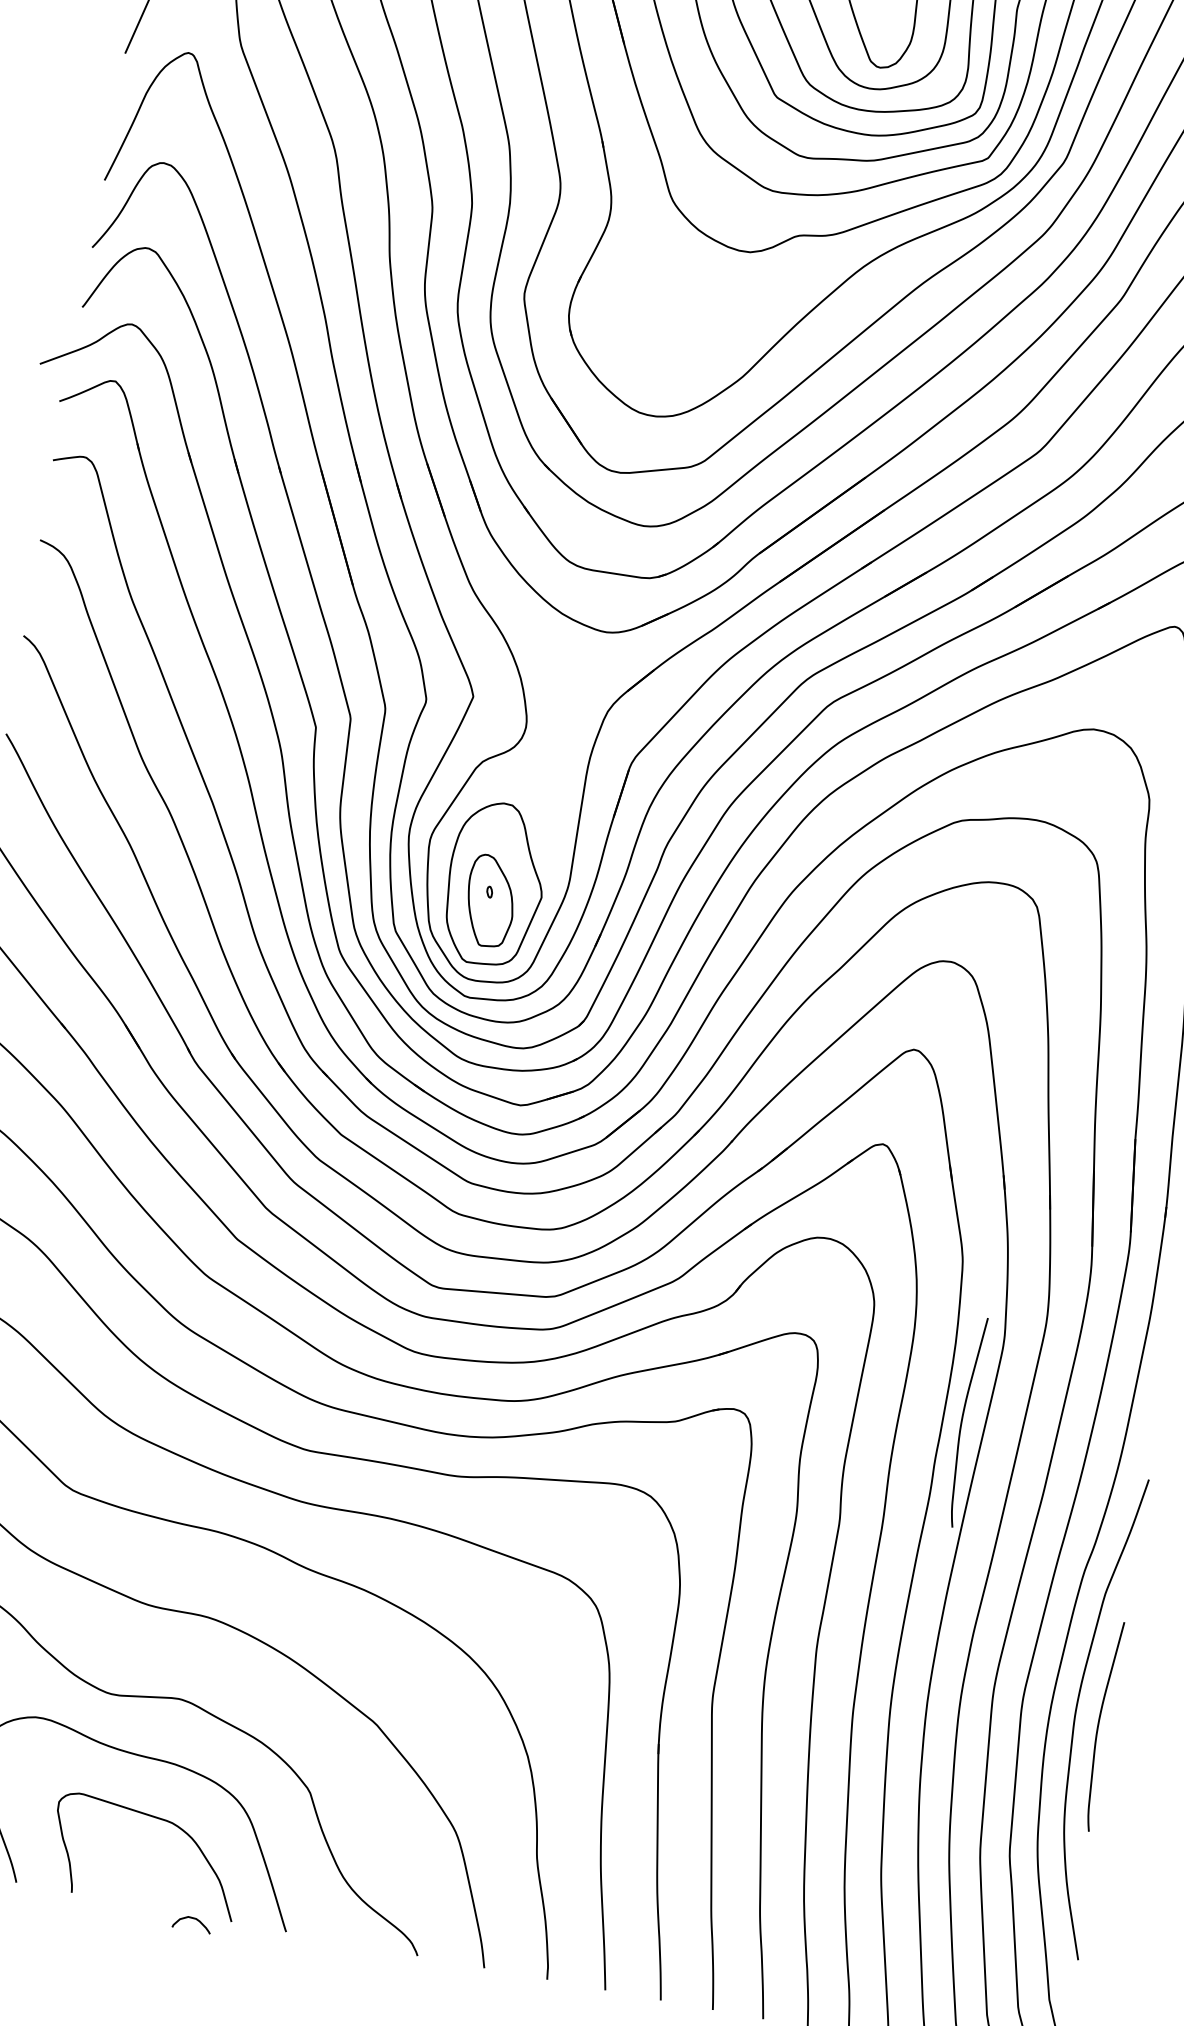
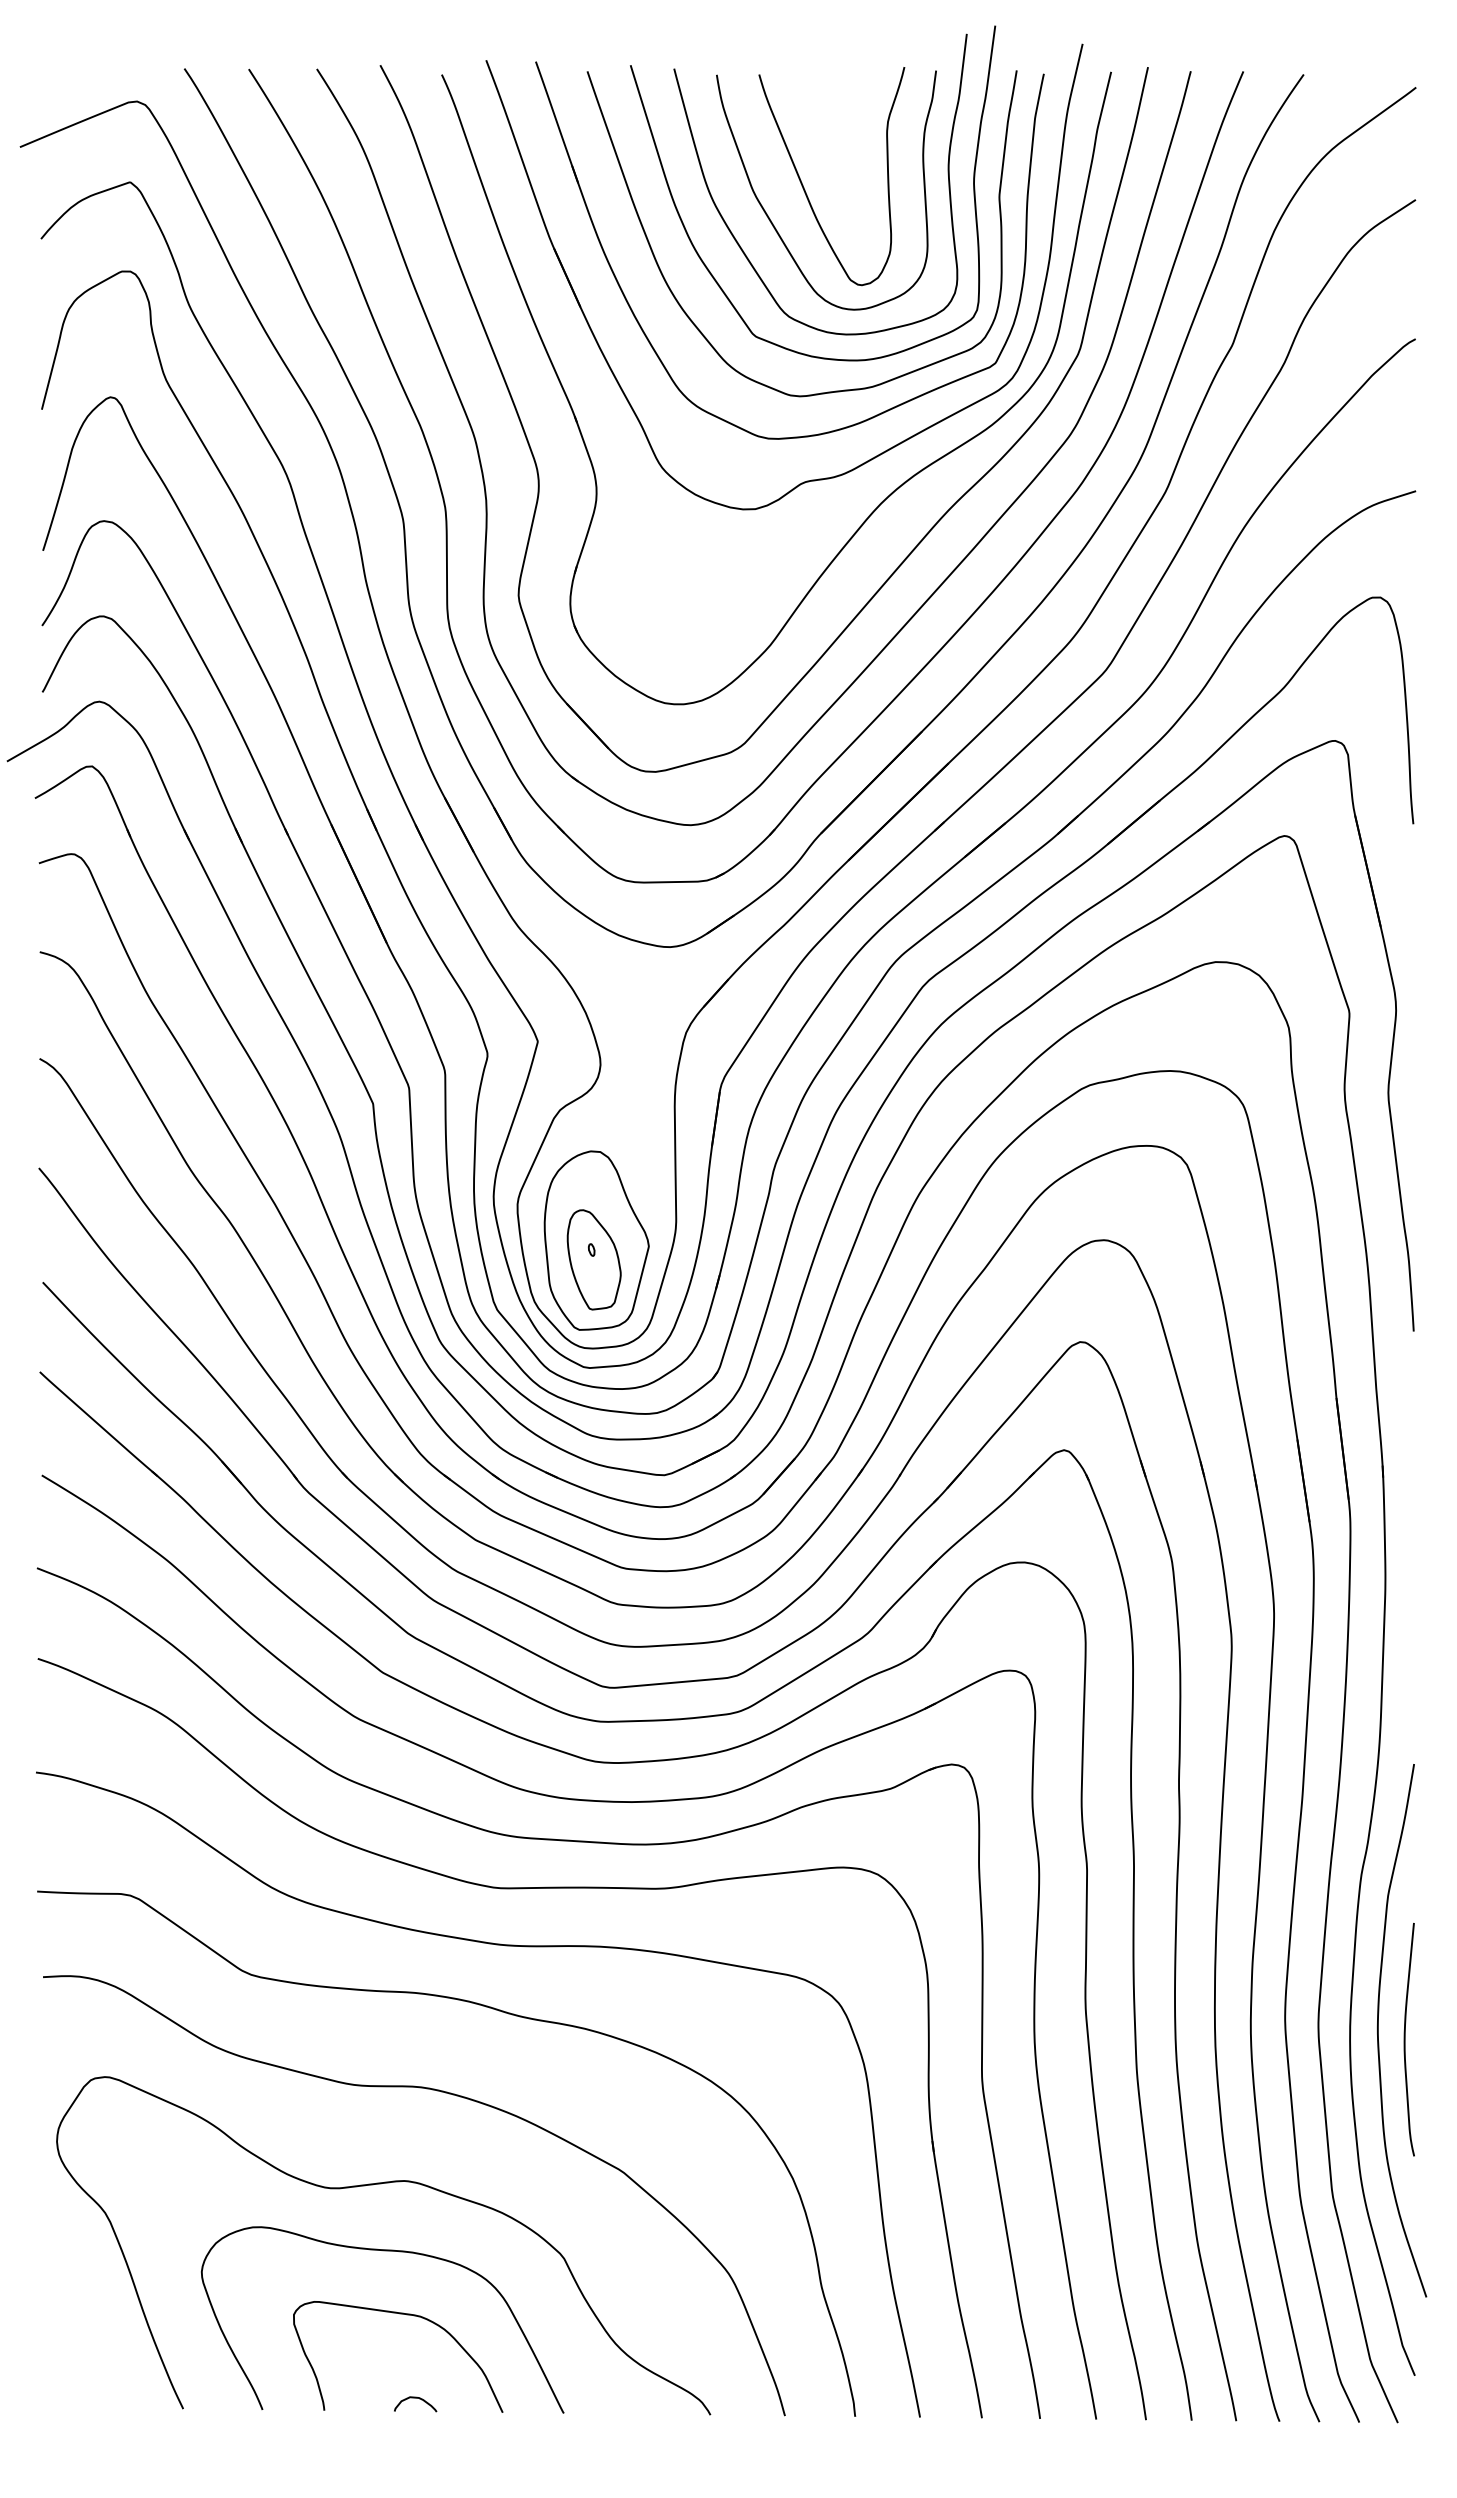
curve: (962, 1421) -> (1201, 1735), removed
curve: (193, 1918) -> (415, 2398), moved

